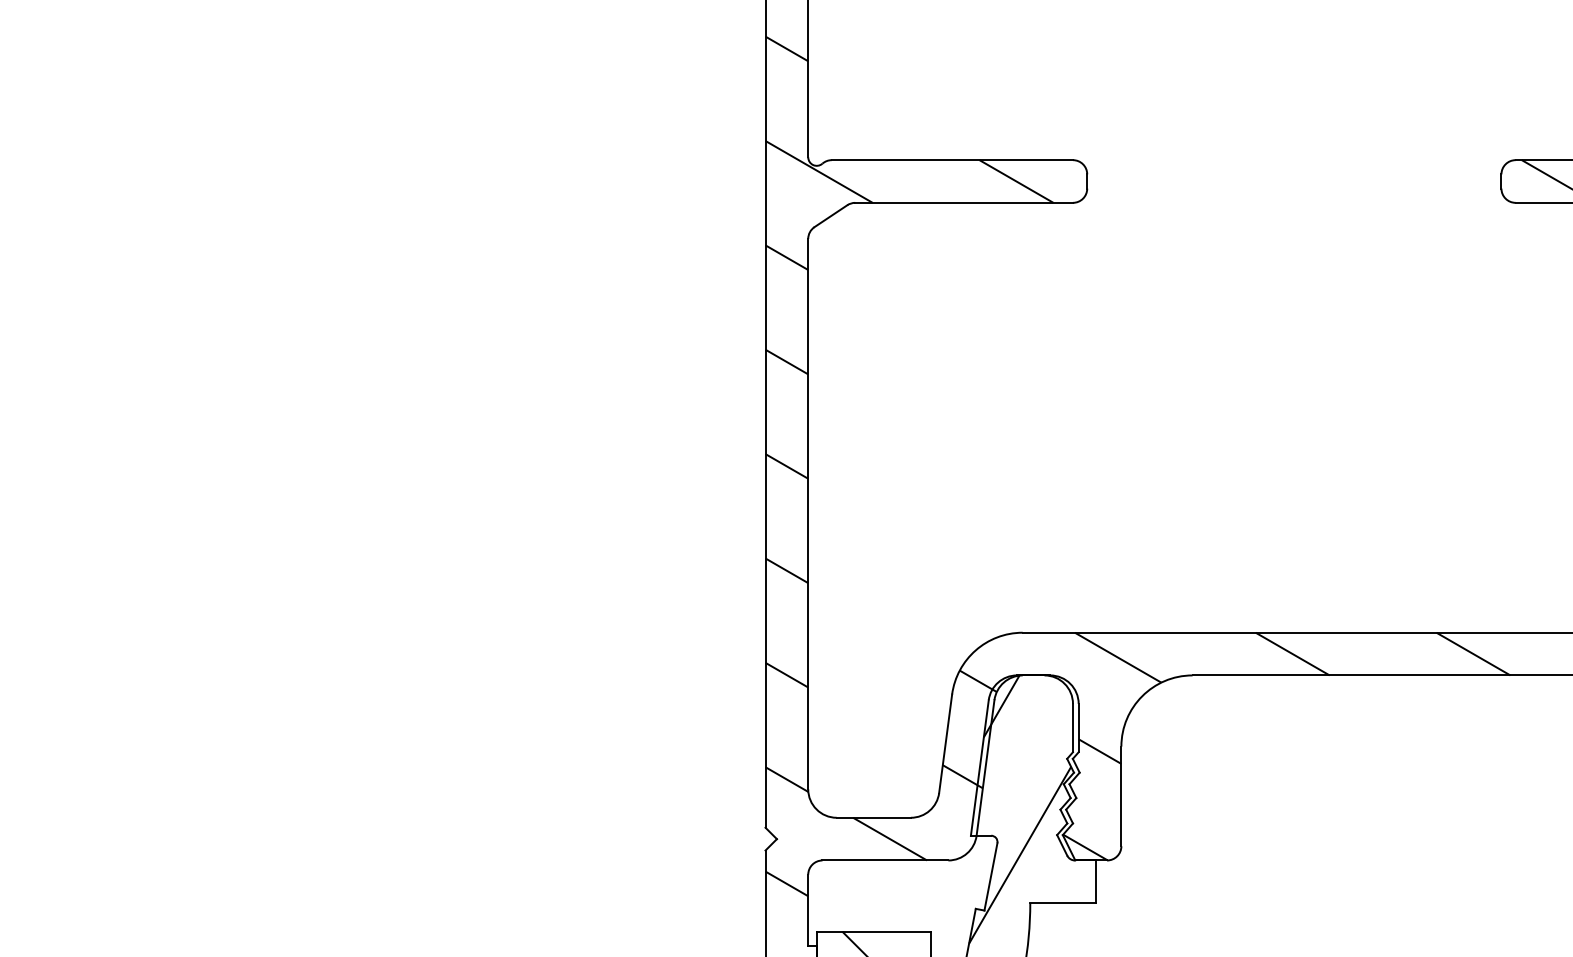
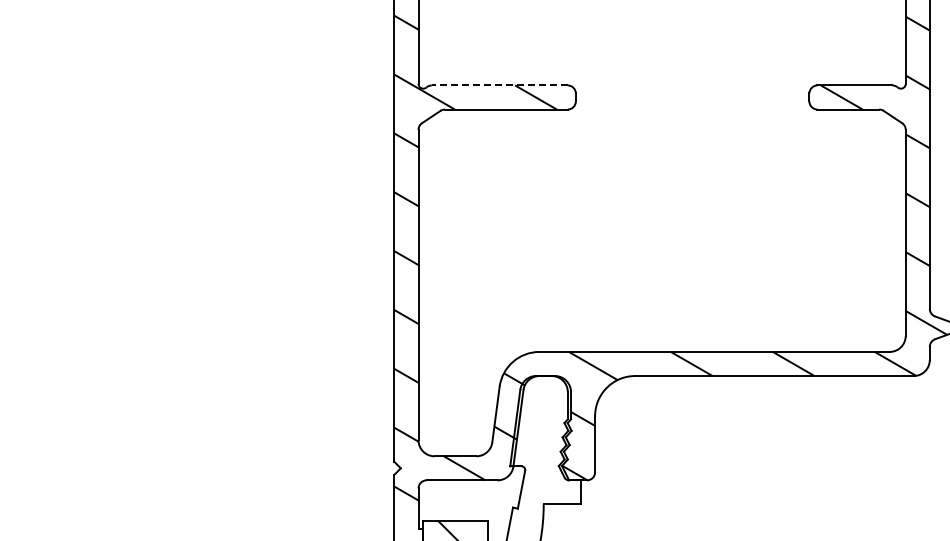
line: (951, 160) -> (499, 85), solid -> dashed
hatch: (1019, 809) -> (537, 451), removed

